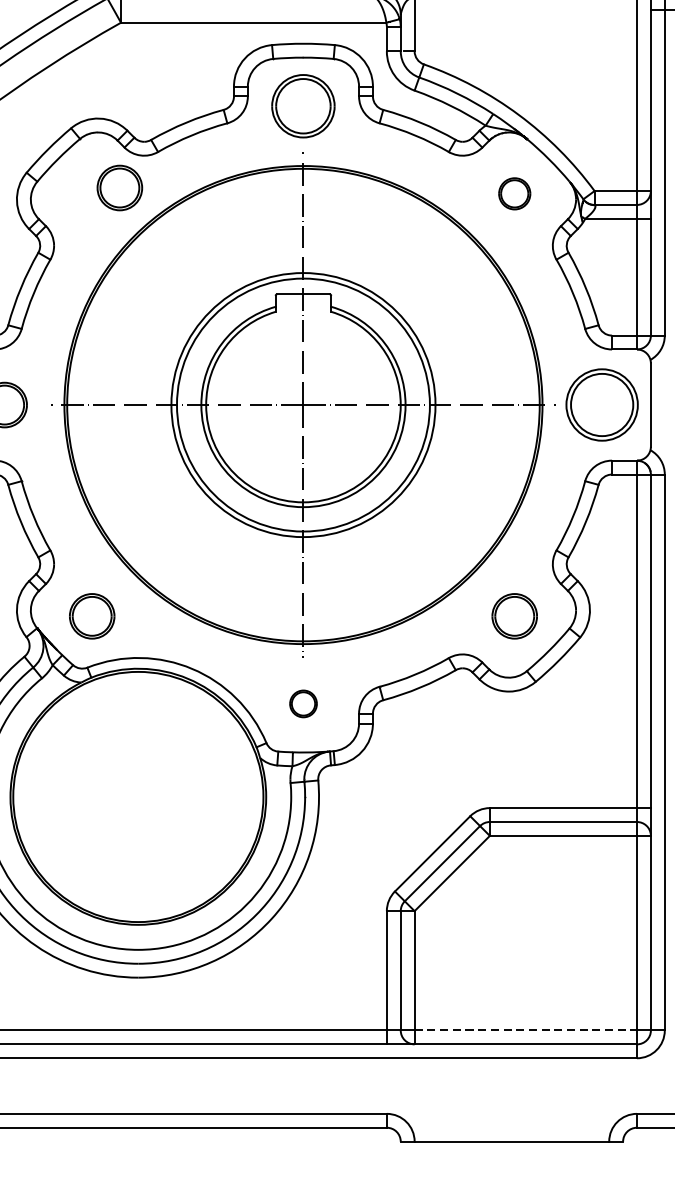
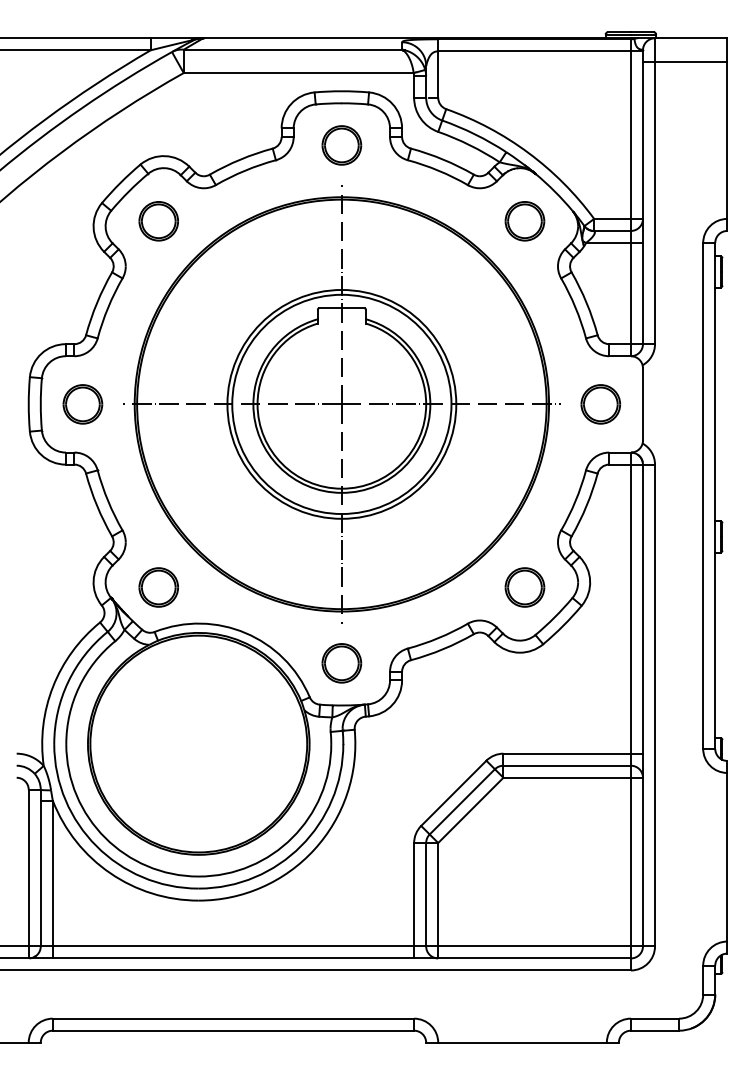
part: (303, 106) -> (341, 145), size x0.71
part: (119, 188) -> (158, 221), moved
part: (514, 194) -> (524, 221), size x1.43
part: (601, 405) -> (600, 404), size x0.62
part: (303, 704) -> (341, 663), size x1.67
line: (526, 1030) -> (535, 946), dashed -> solid

